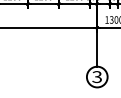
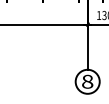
text: (97, 76) -> (87, 81), 3 -> 8

